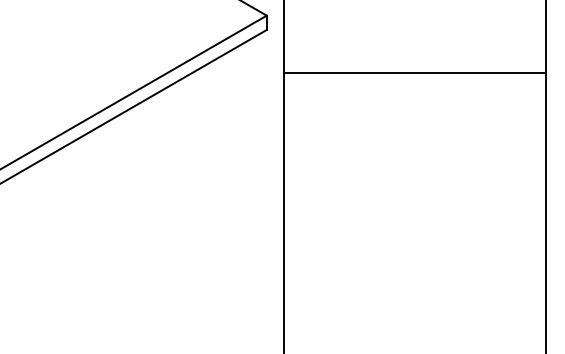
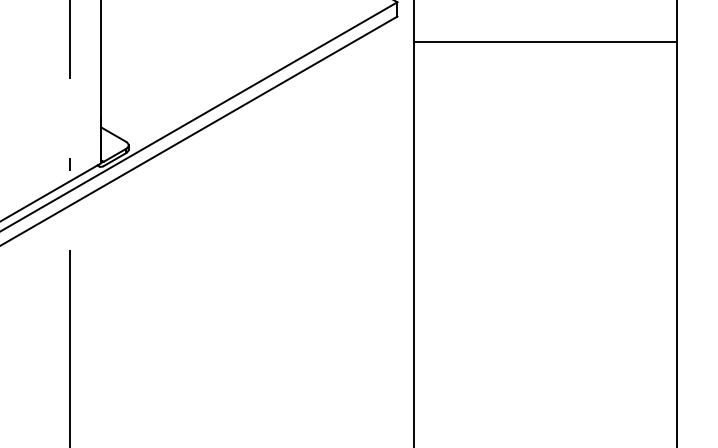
line: (414, 73) -> (545, 42), moved

